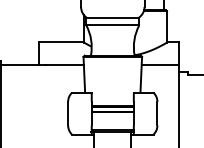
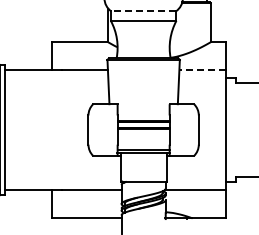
line: (112, 17) -> (143, 11), solid -> dashed
line: (160, 65) -> (202, 70), solid -> dashed

